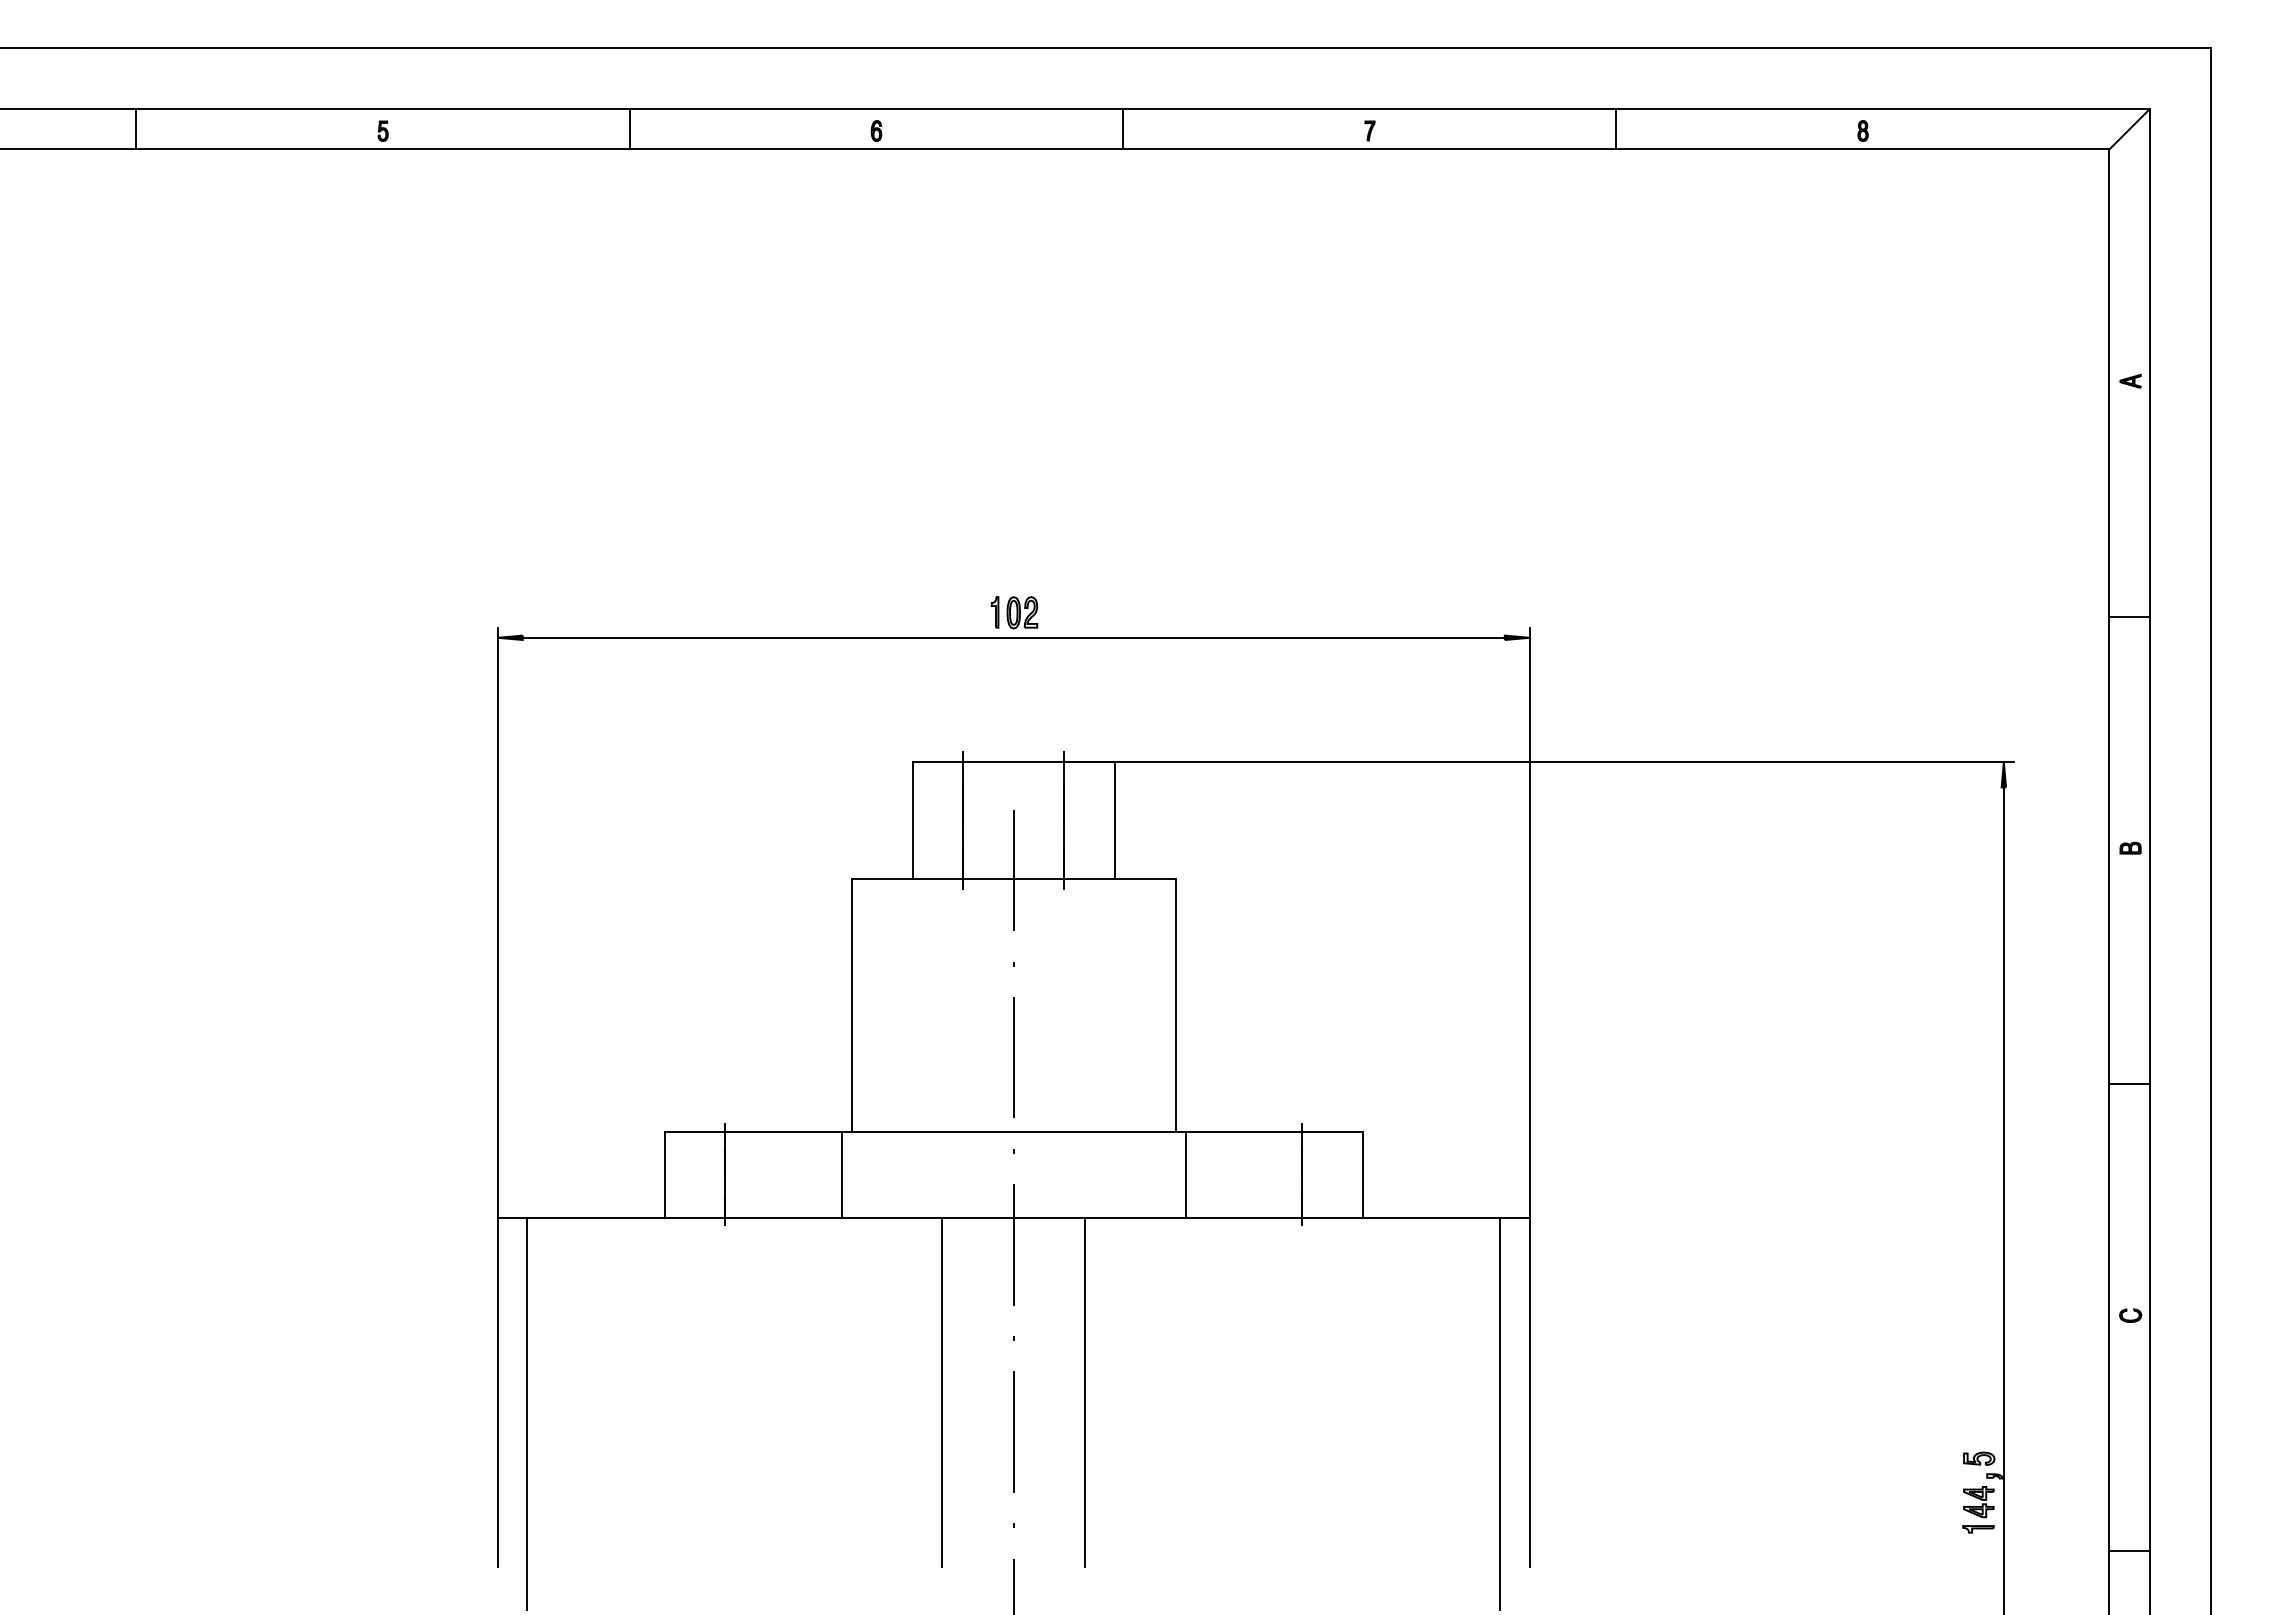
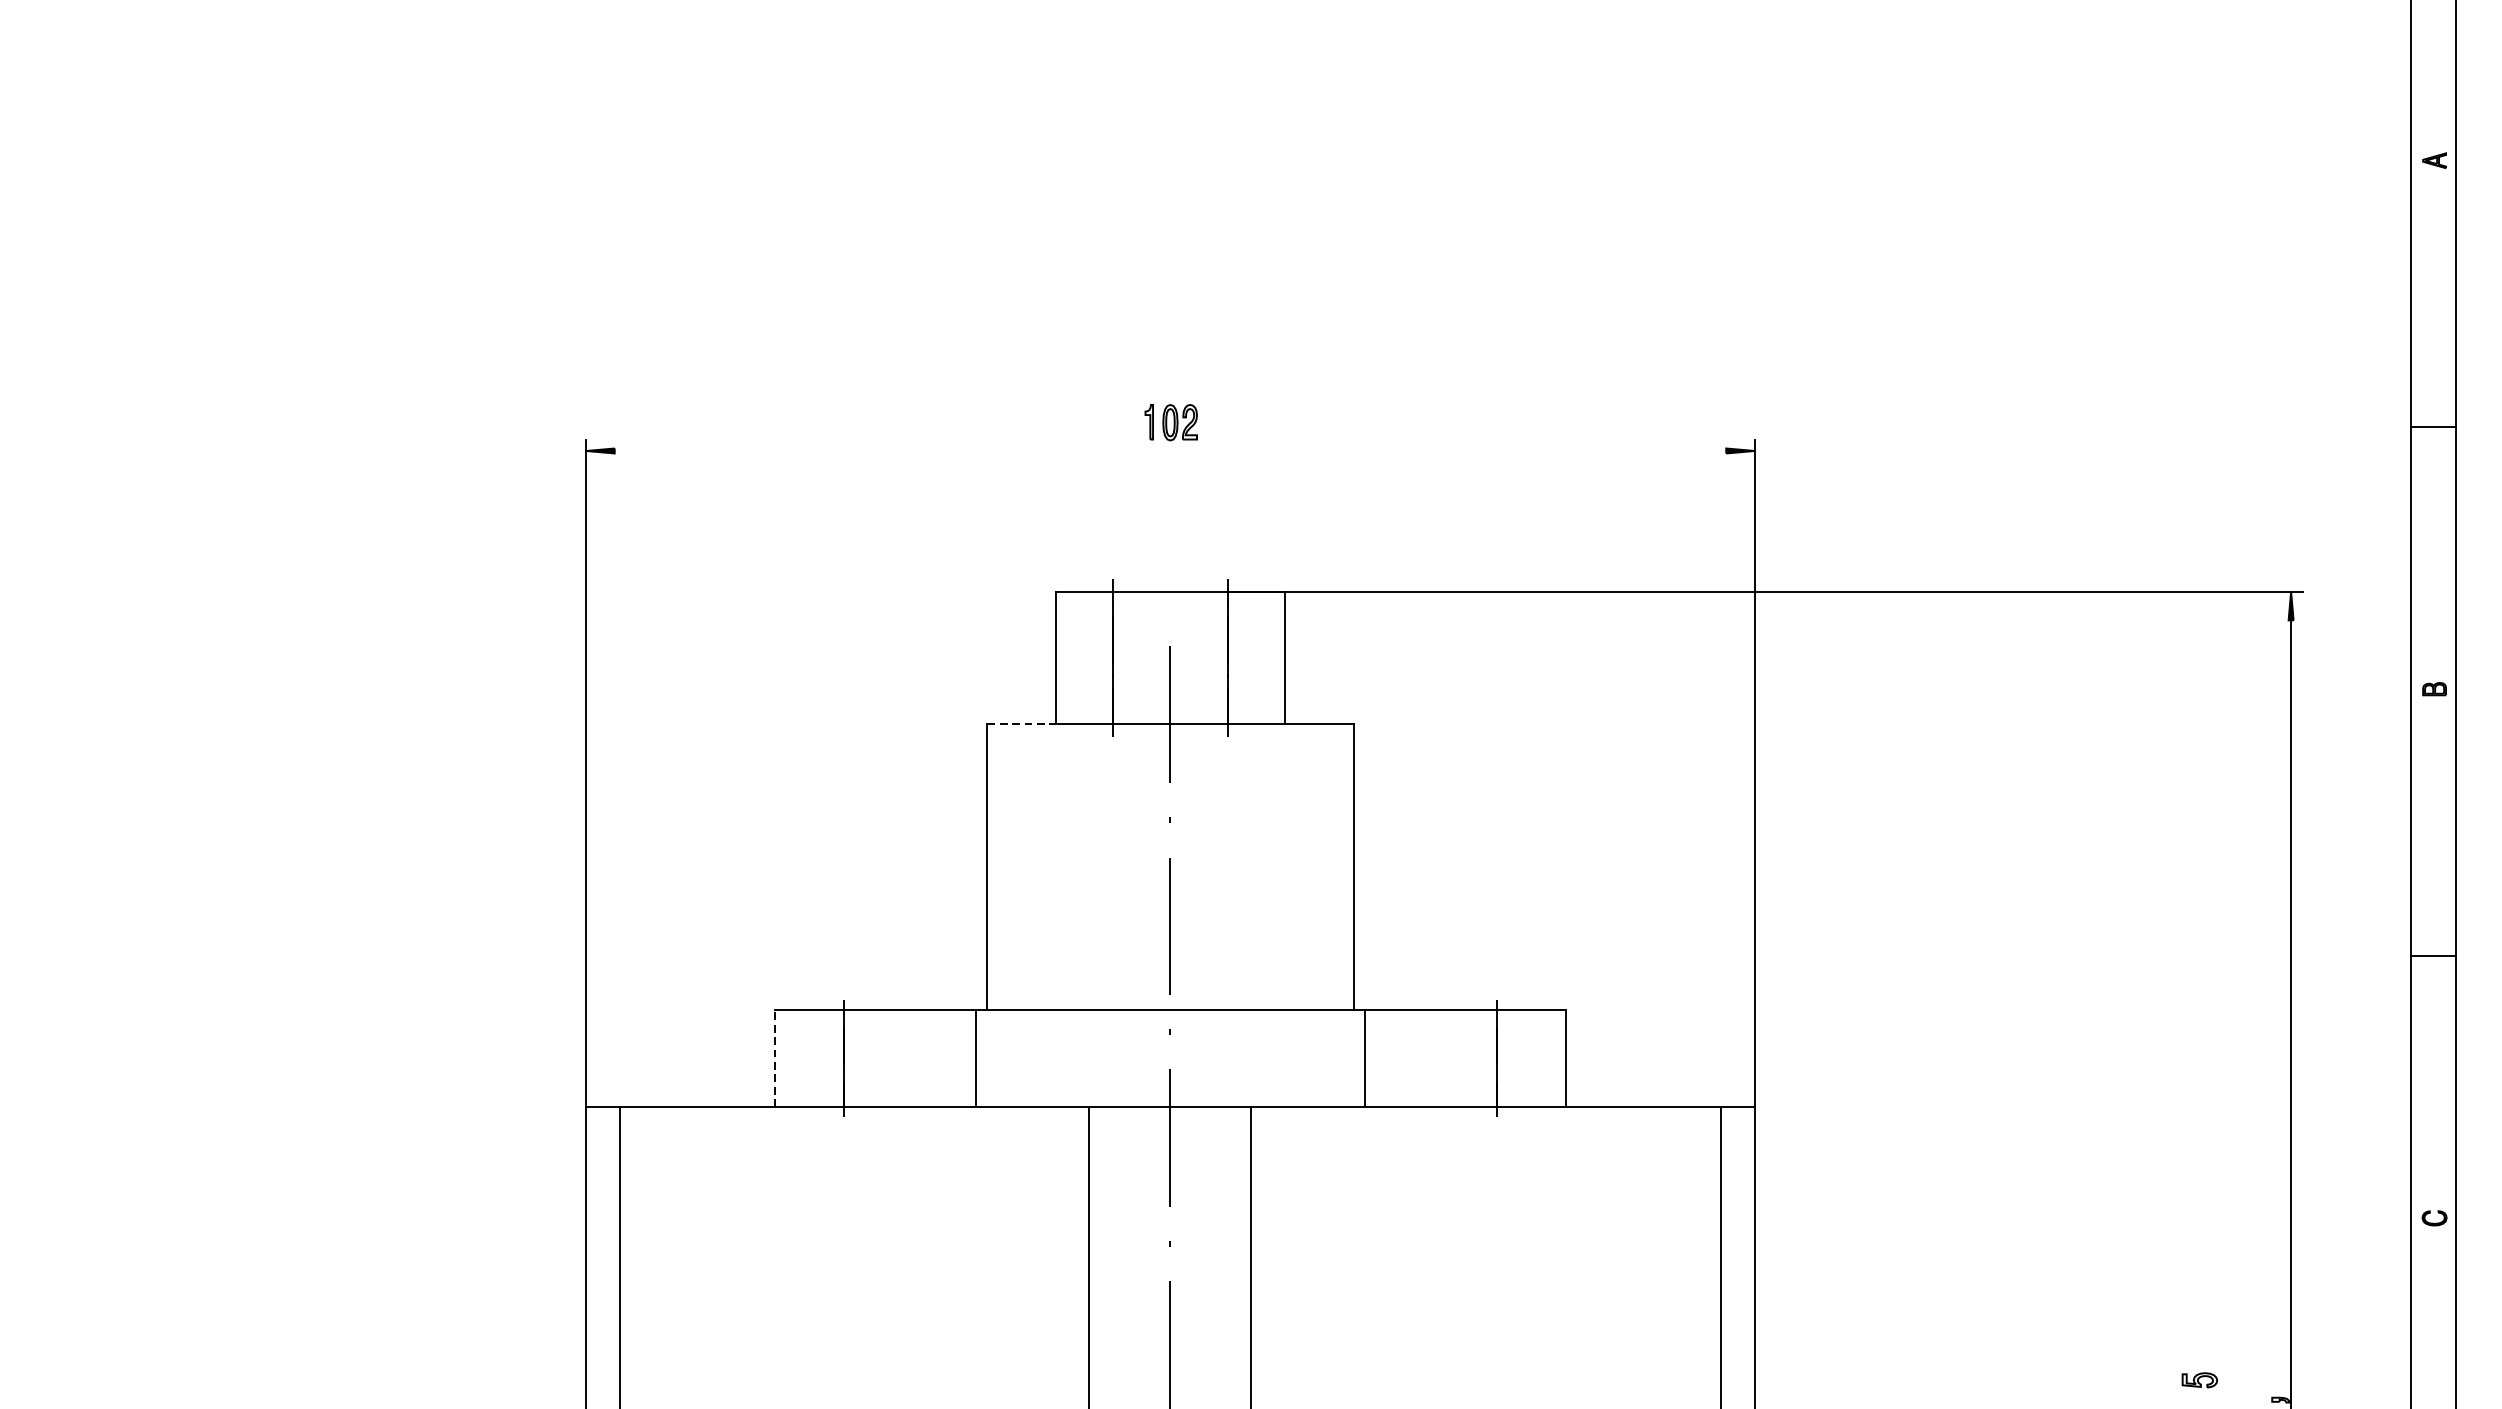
line: (1013, 637) -> (1170, 450), removed
line: (882, 878) -> (1021, 723), solid -> dashed
line: (664, 1174) -> (775, 1058), solid -> dashed
part: (1979, 1458) -> (2200, 1379), moved

